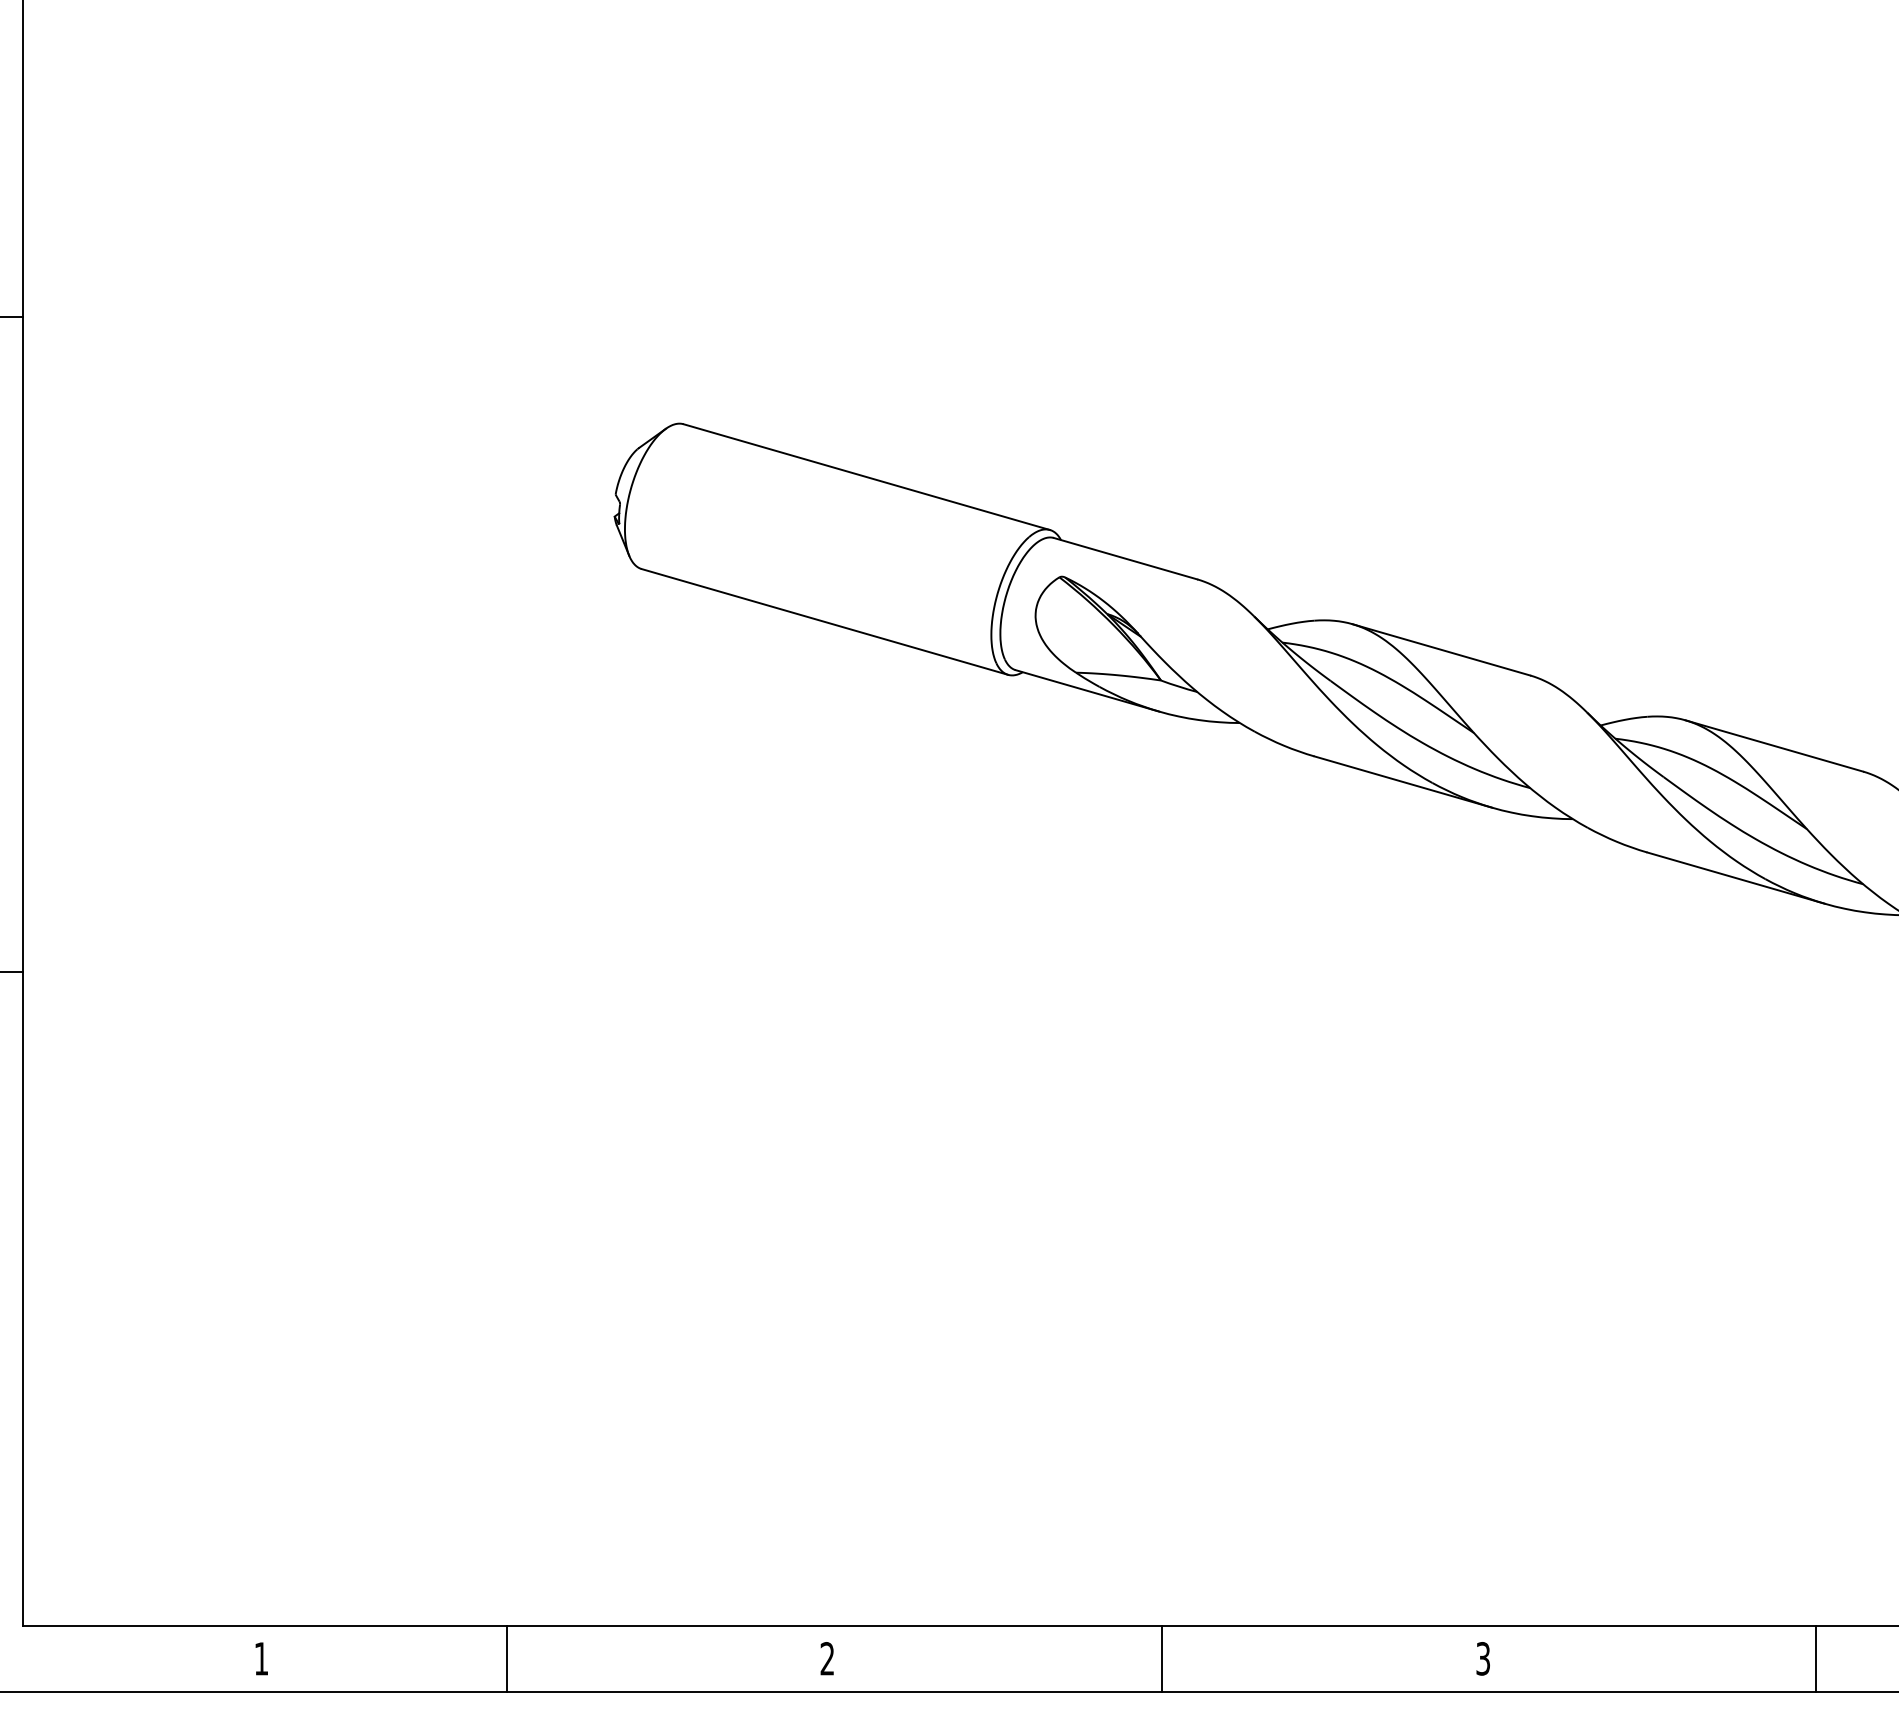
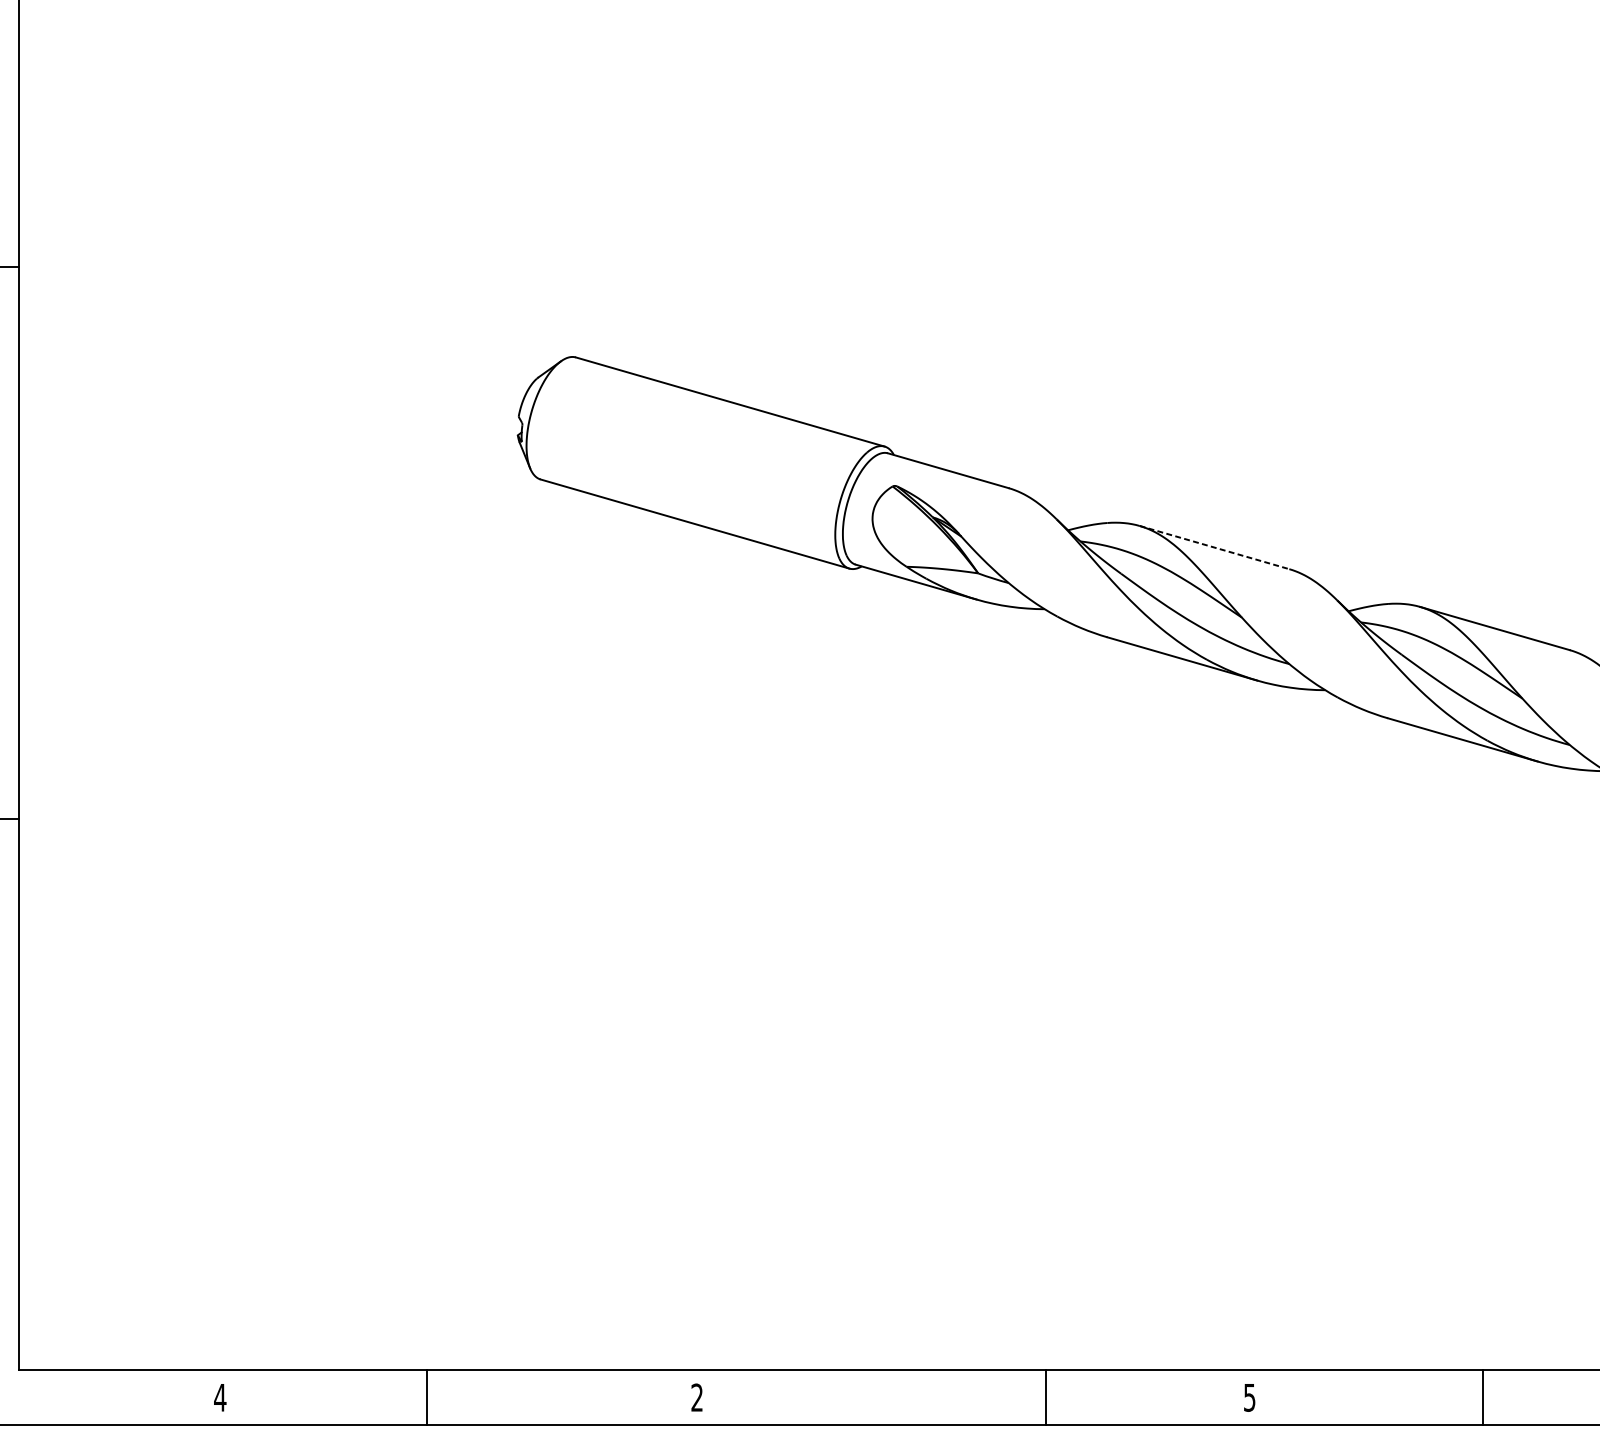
line: (1441, 650) -> (1214, 548), solid -> dashed
text: (261, 1658) -> (220, 1397), 1 -> 4
line: (1161, 1658) -> (1045, 1397), moved
text: (1483, 1658) -> (1249, 1397), 3 -> 5
line: (1816, 1658) -> (1483, 1397), moved

